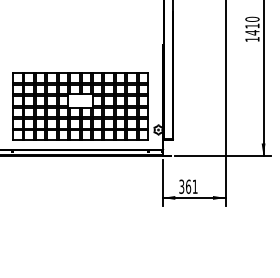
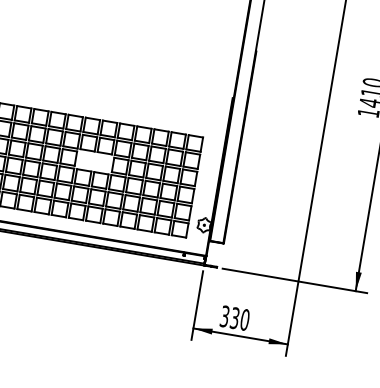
text: (191, 186) -> (239, 318), 361 -> 330

